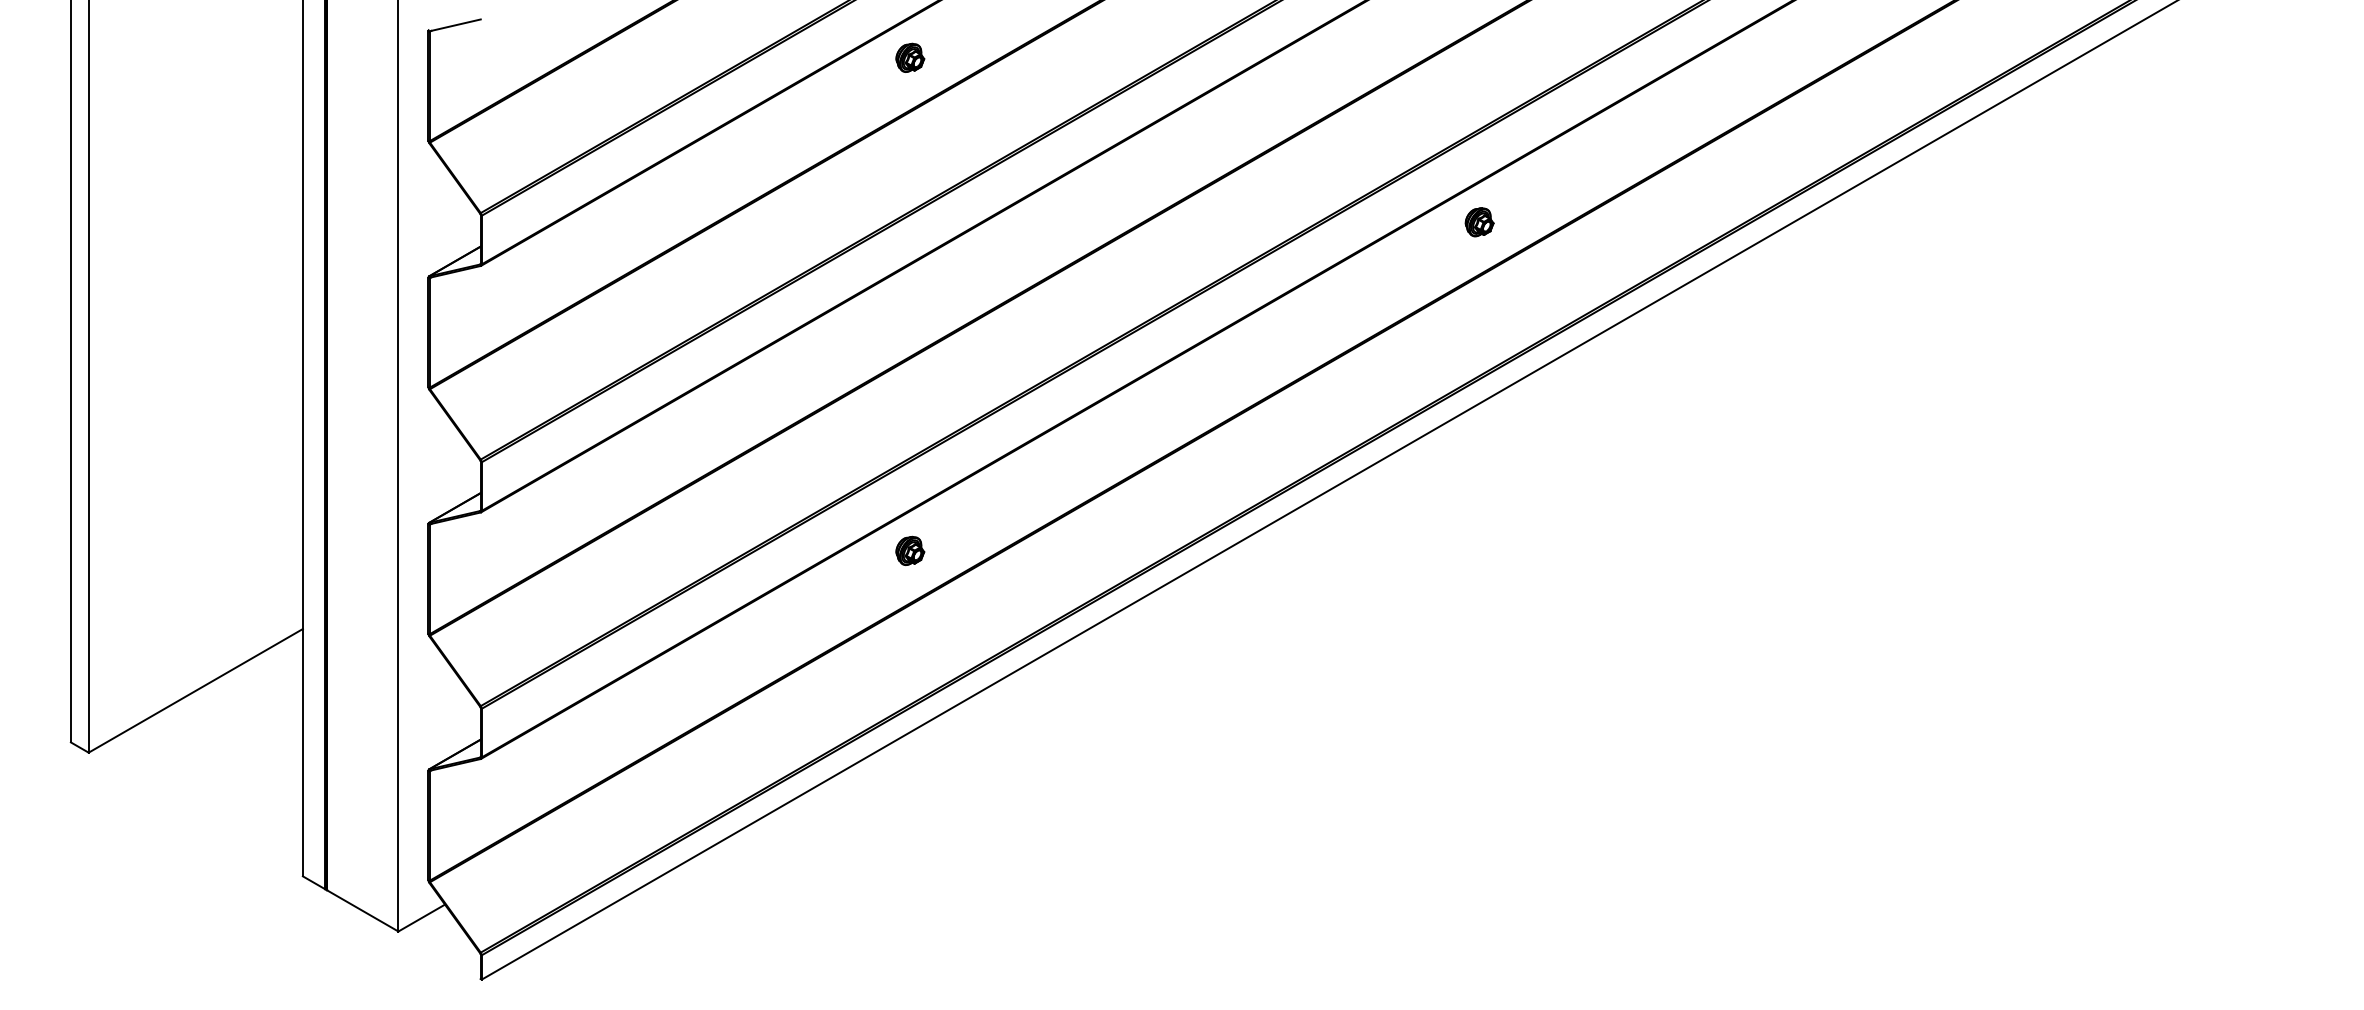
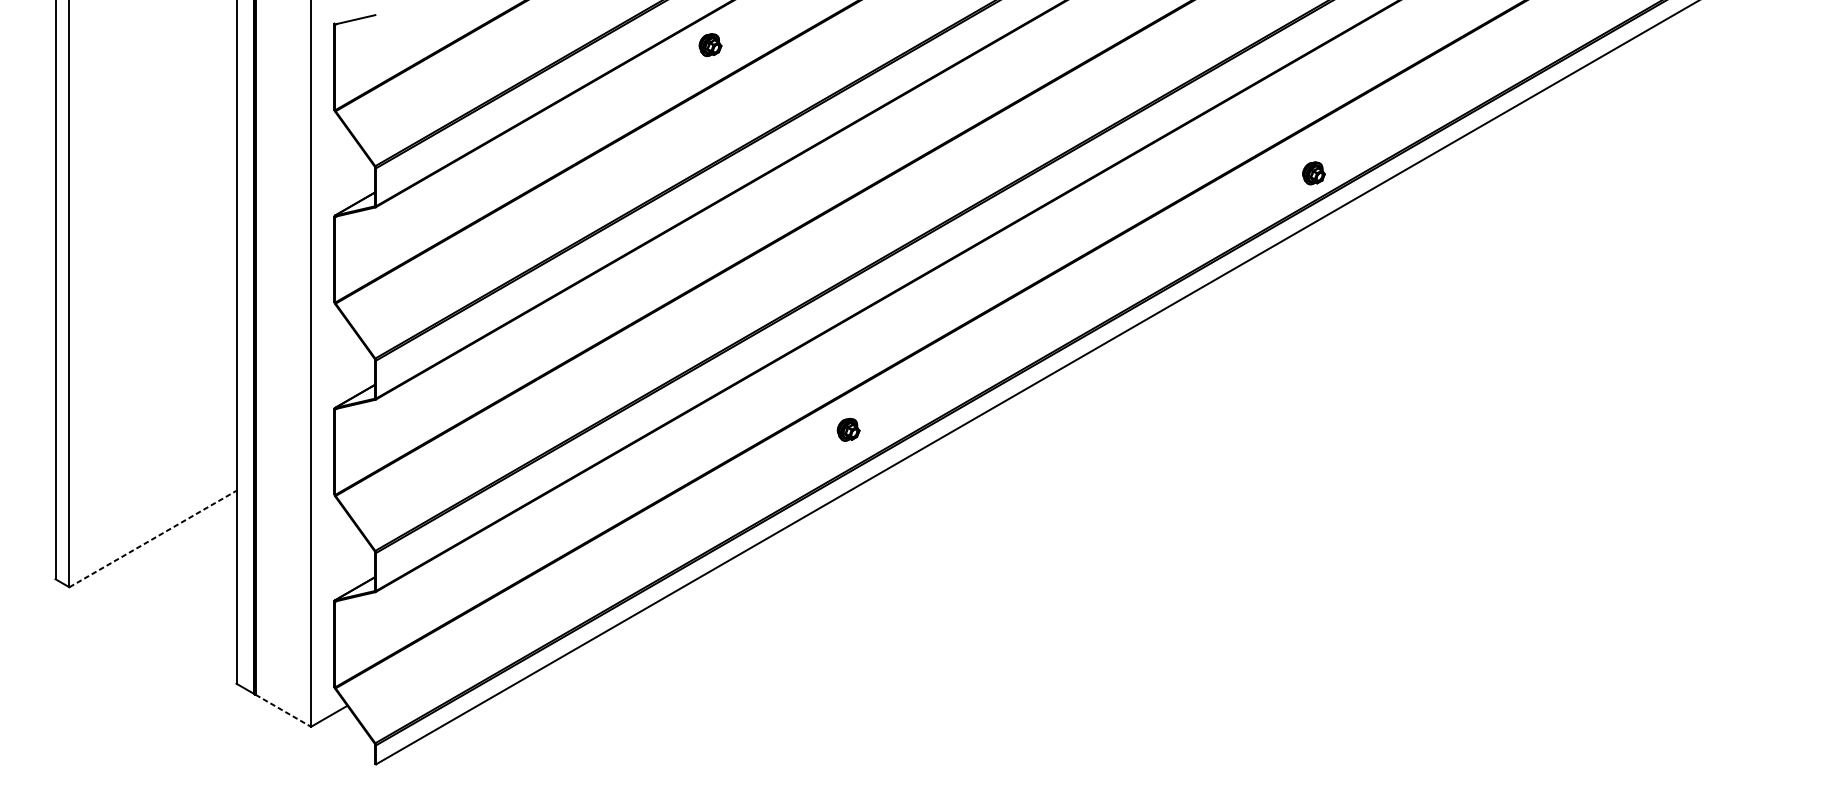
part: (1479, 222) -> (1313, 173), moved
part: (910, 550) -> (848, 429), moved
line: (195, 690) -> (152, 538), solid -> dashed
line: (363, 911) -> (283, 711), solid -> dashed

